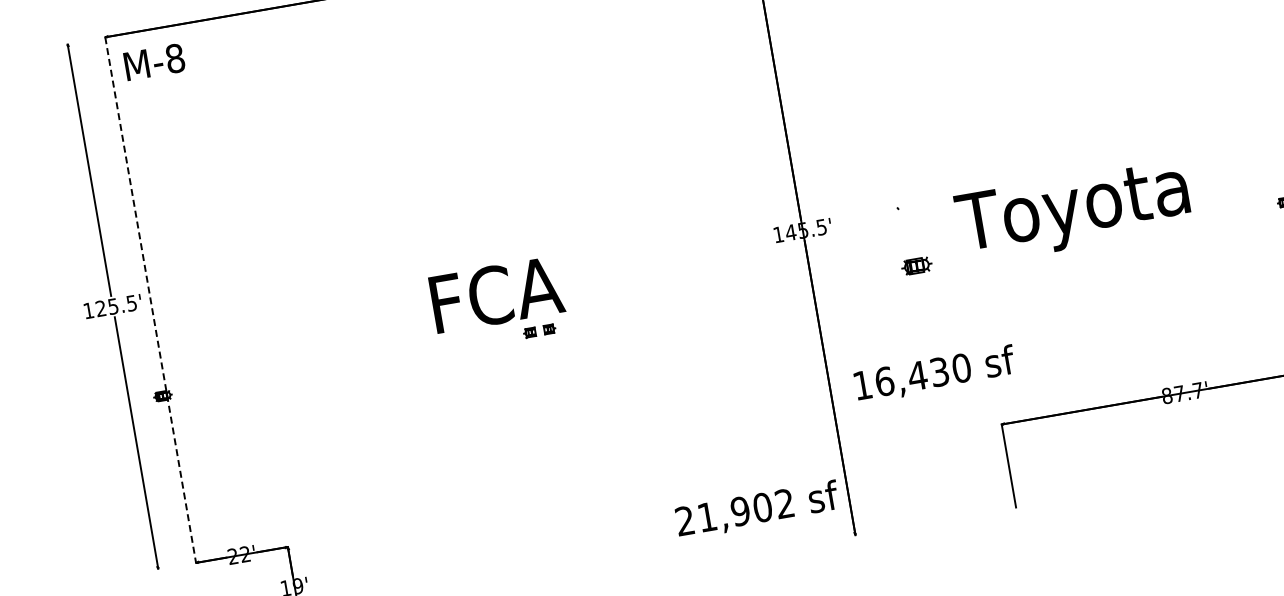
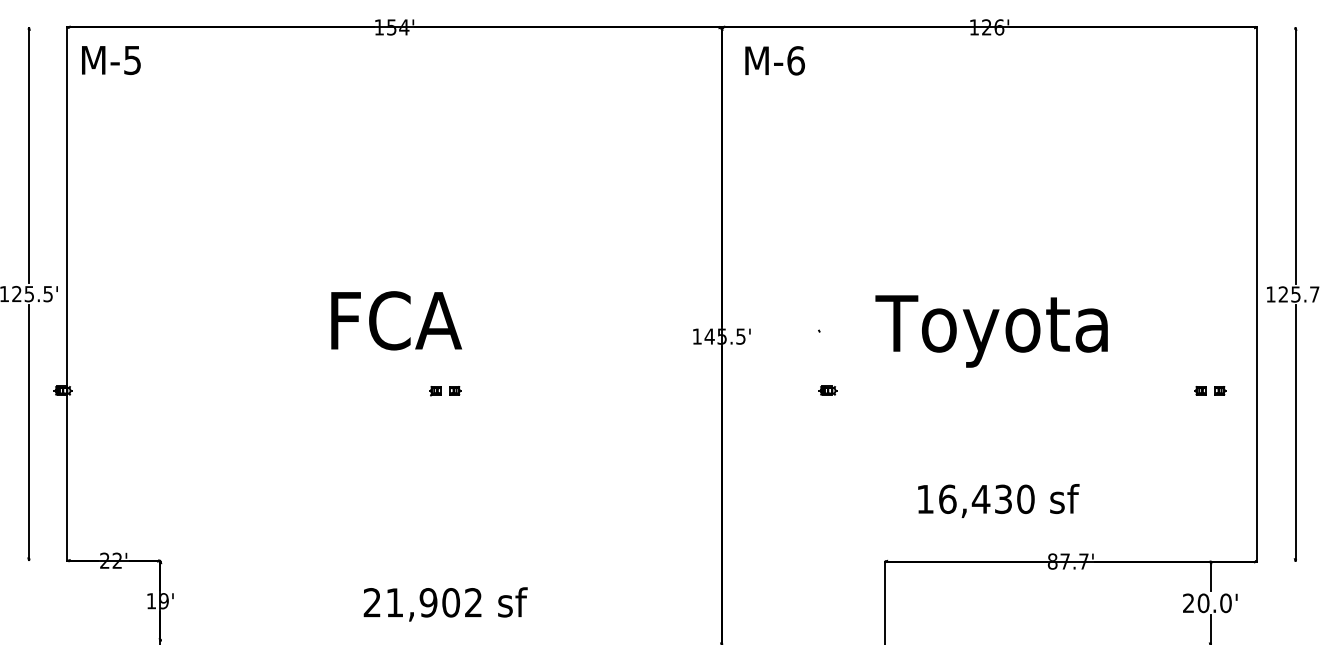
text: (175, 58) -> (132, 60), M-8 -> M-5
text: (1073, 212) -> (991, 331), moved
part: (916, 265) -> (827, 390), size x0.62
text: (496, 294) -> (396, 320), moved
line: (150, 300) -> (67, 294), dashed -> solid
text: (934, 374) -> (998, 500), moved
text: (757, 510) -> (445, 604), moved

